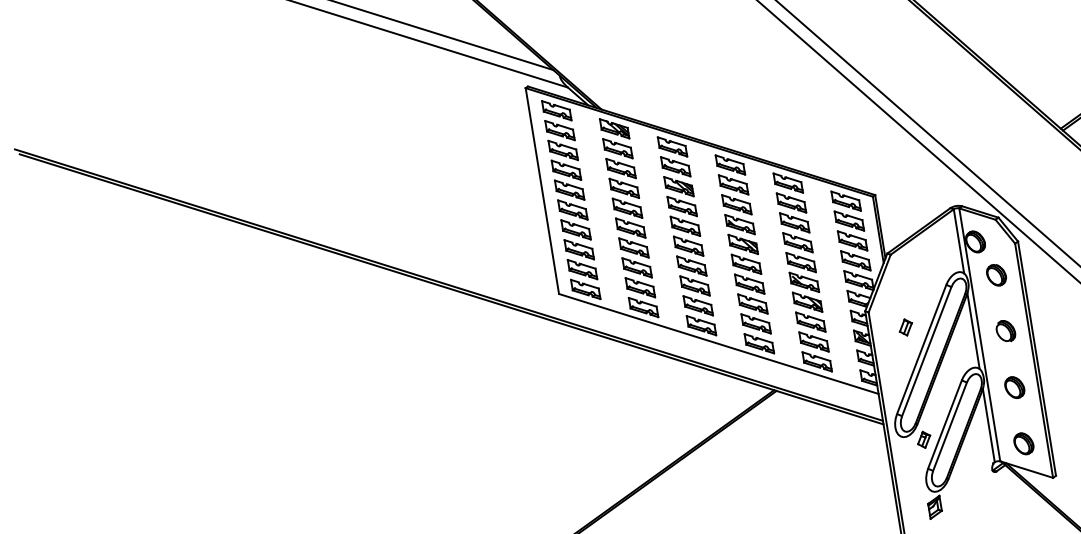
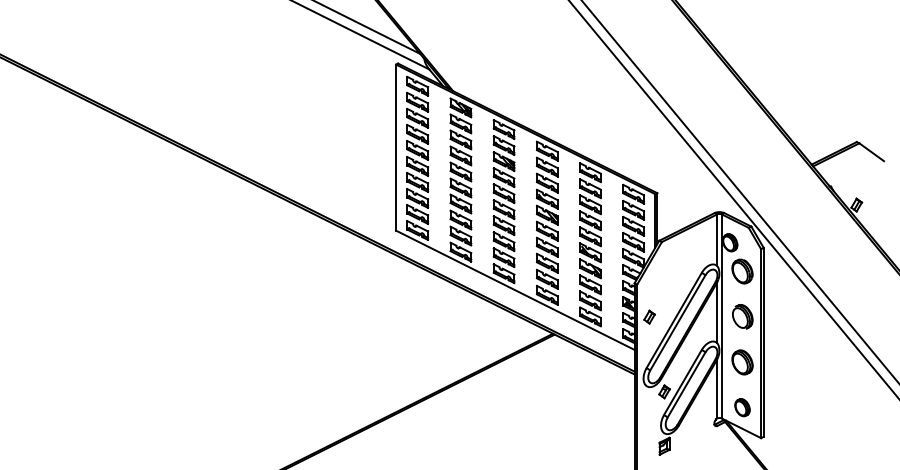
part: (996, 275) -> (742, 271), size x1.4
part: (905, 326) -> (649, 316), moved
part: (1005, 330) -> (742, 316), size x1.4
part: (1014, 386) -> (742, 361), size x1.4

